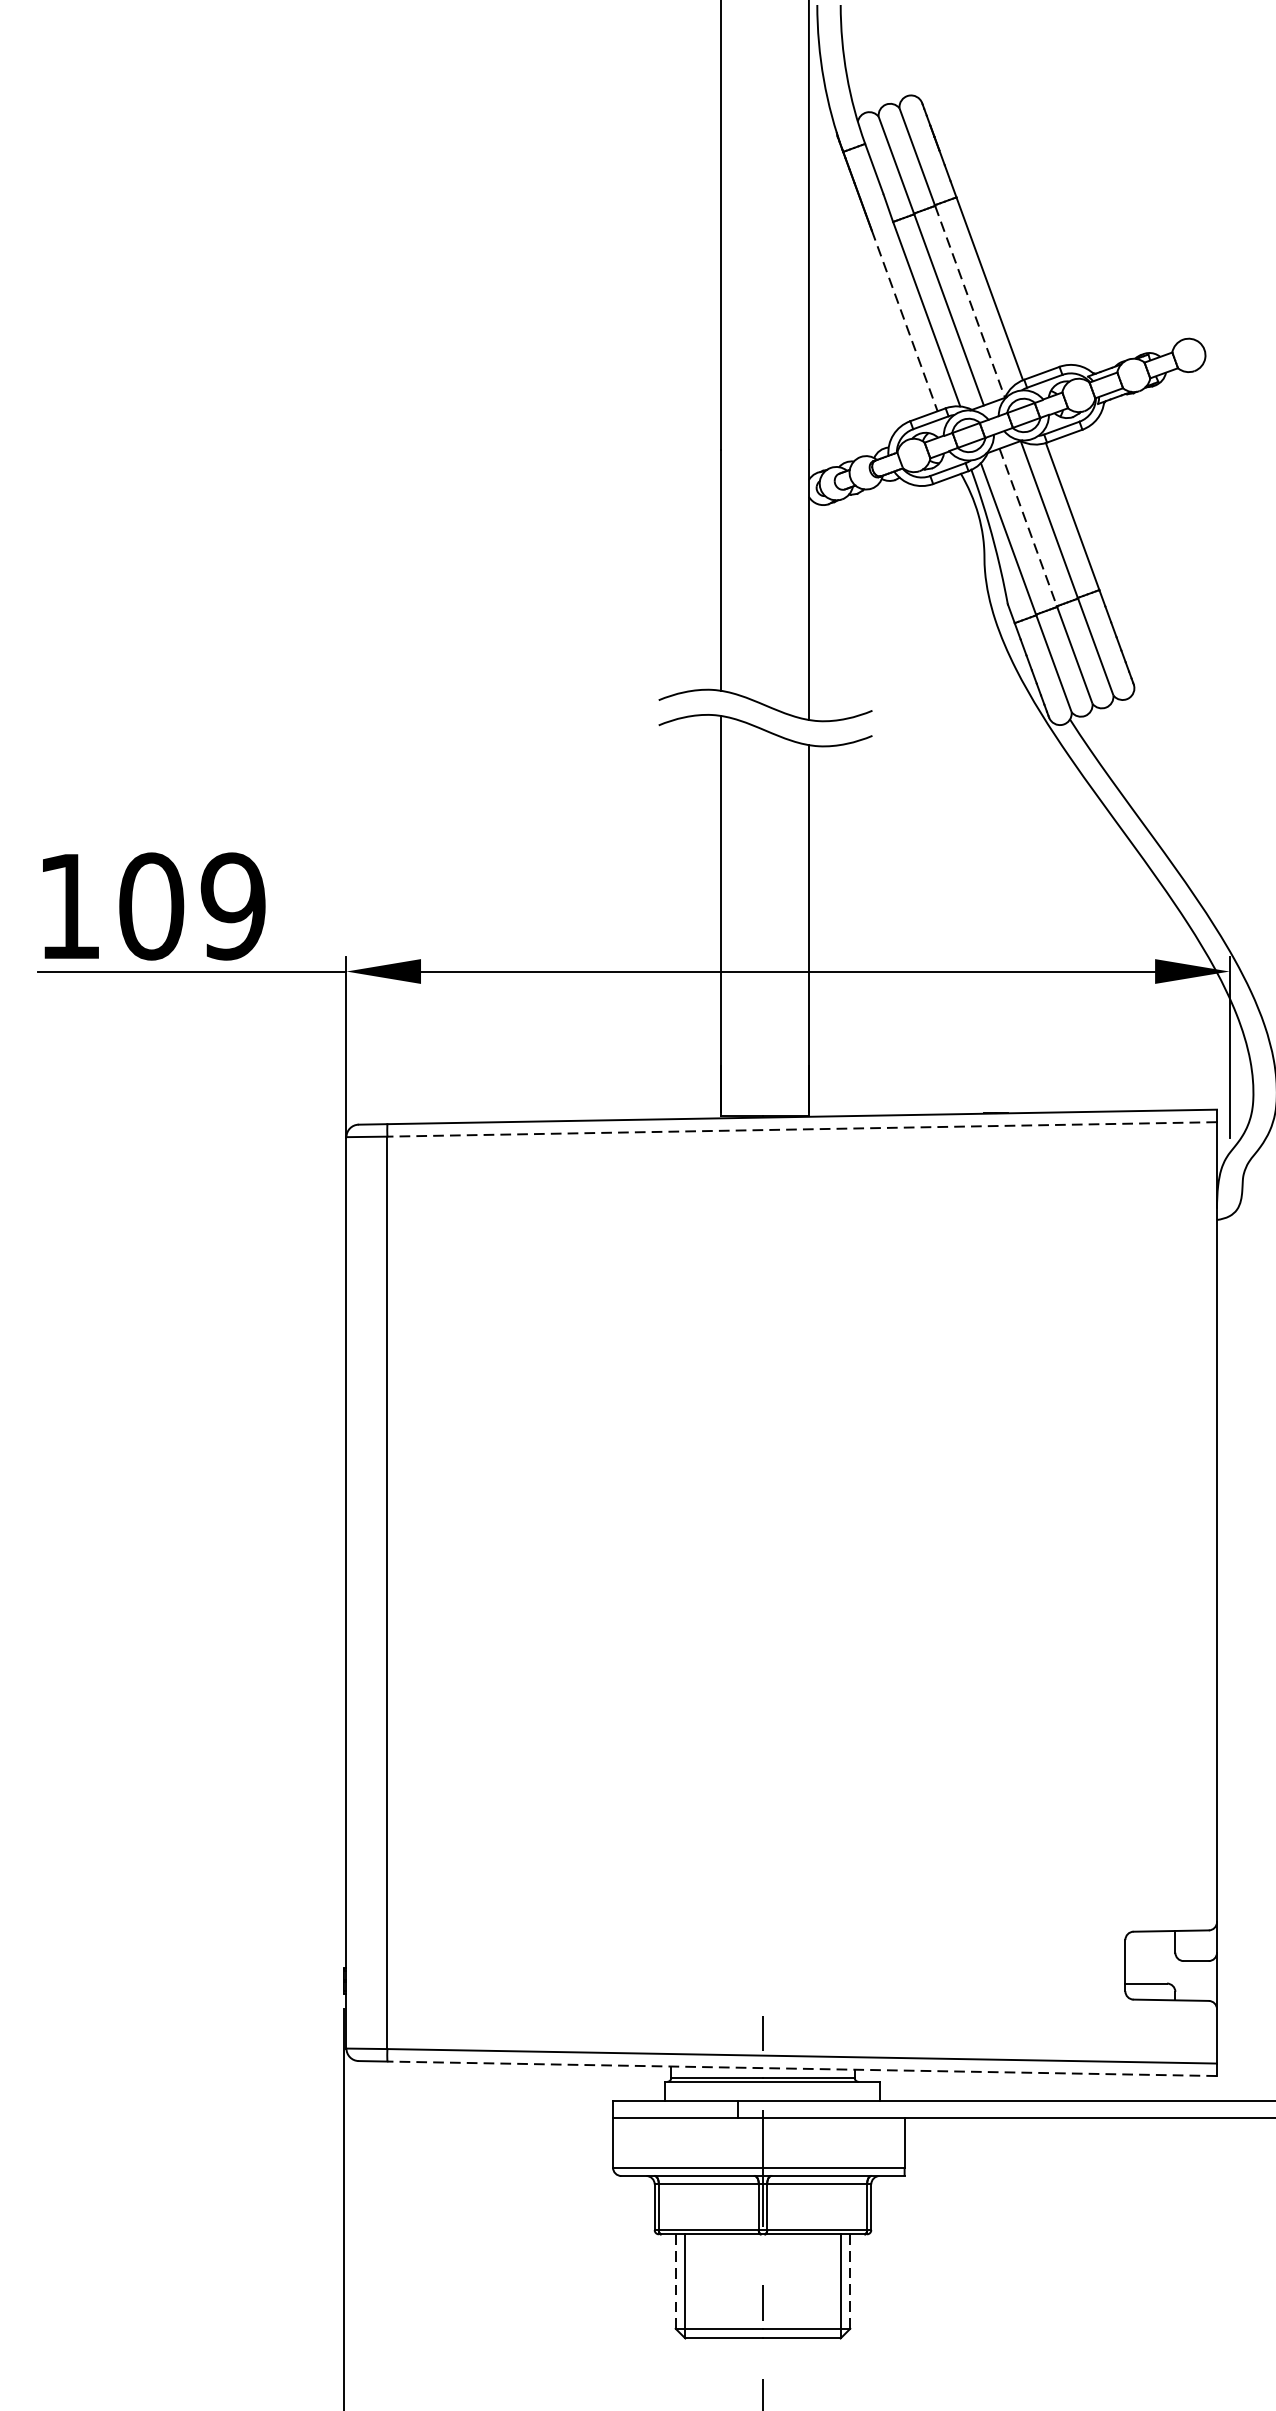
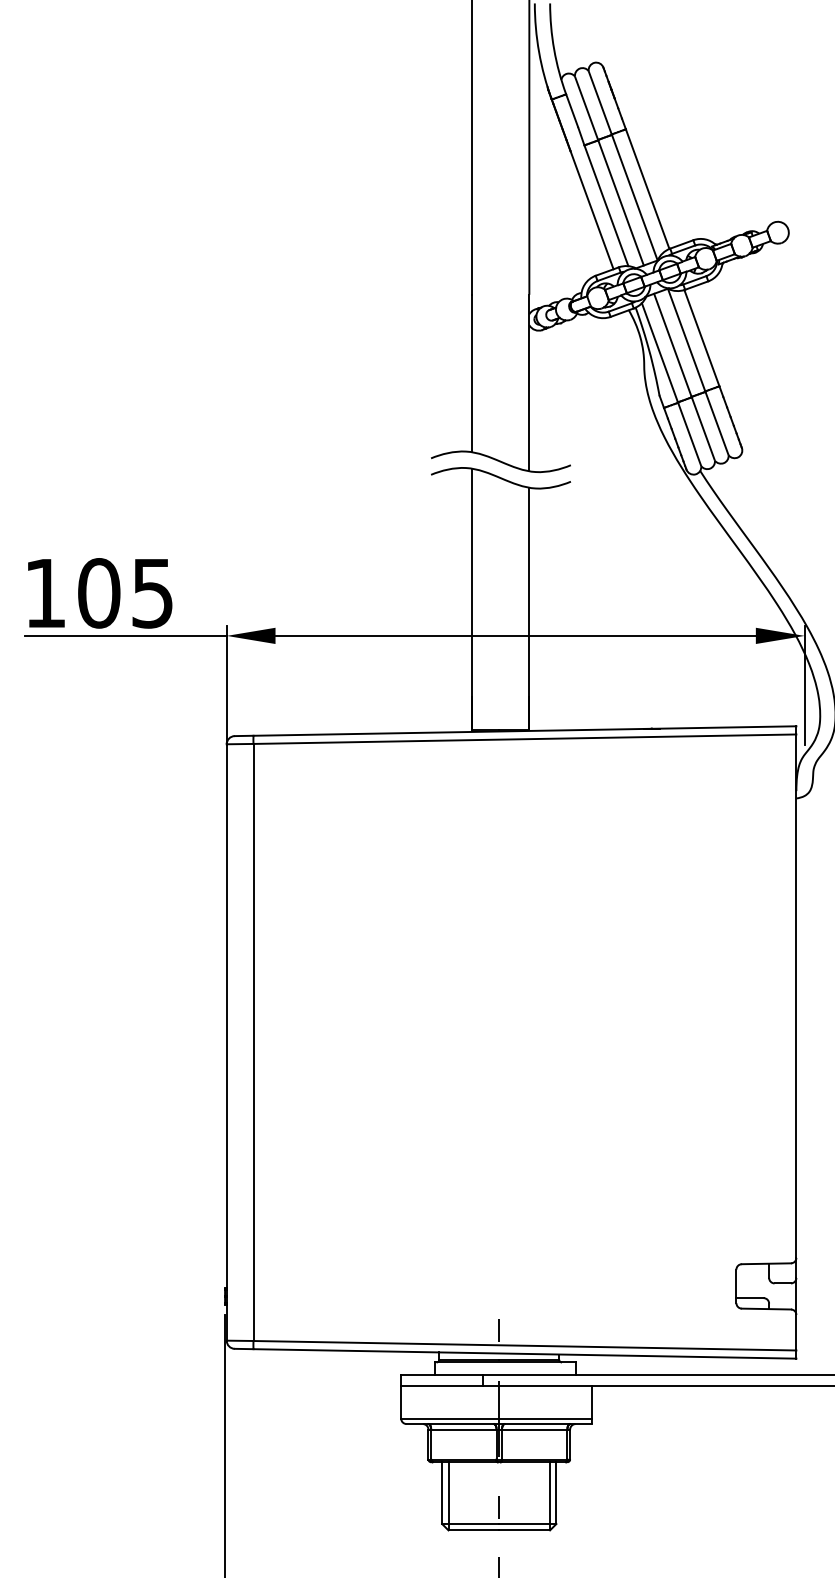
line: (969, 301) -> (634, 197), dashed -> solid
line: (905, 321) -> (592, 210), dashed -> solid
line: (1027, 527) -> (672, 345), dashed -> solid
text: (233, 906) -> (152, 593), 109 -> 105
line: (801, 1129) -> (524, 739), dashed -> solid
line: (801, 2068) -> (524, 1353), dashed -> solid
line: (676, 2282) -> (442, 1493), dashed -> solid
line: (850, 2282) -> (556, 1493), dashed -> solid

